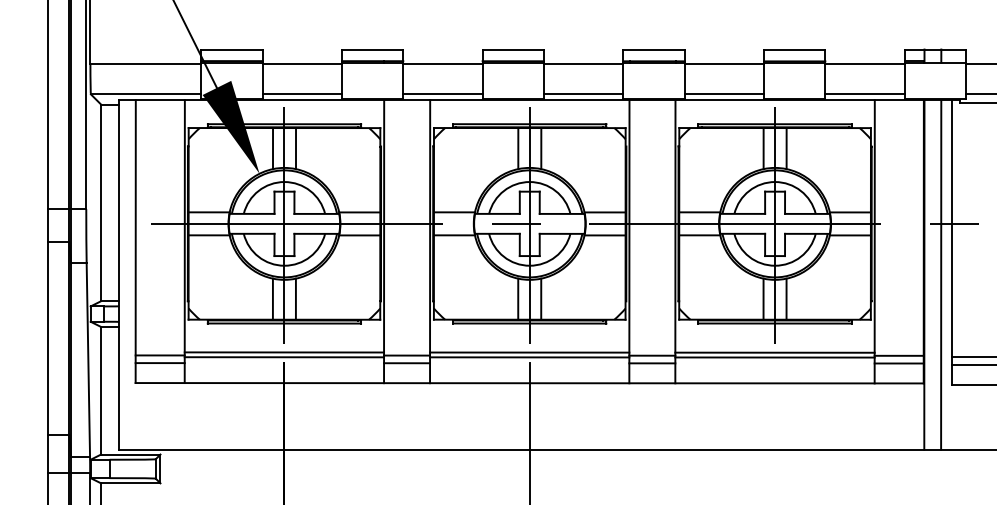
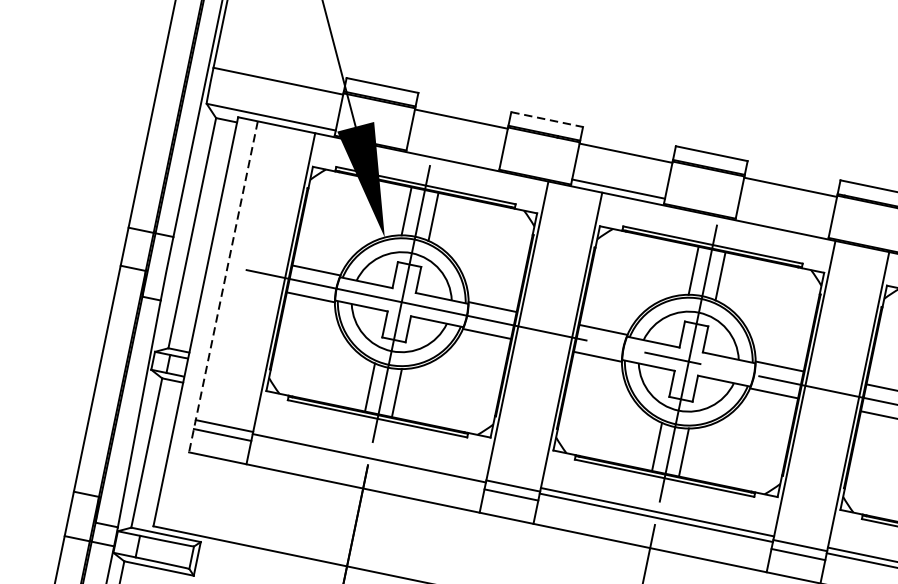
line: (372, 49) -> (547, 119), solid -> dashed
line: (301, 94) -> (453, 154), removed
line: (583, 94) -> (783, 223), removed
line: (135, 242) -> (222, 287), solid -> dashed
line: (284, 352) -> (370, 452), removed

